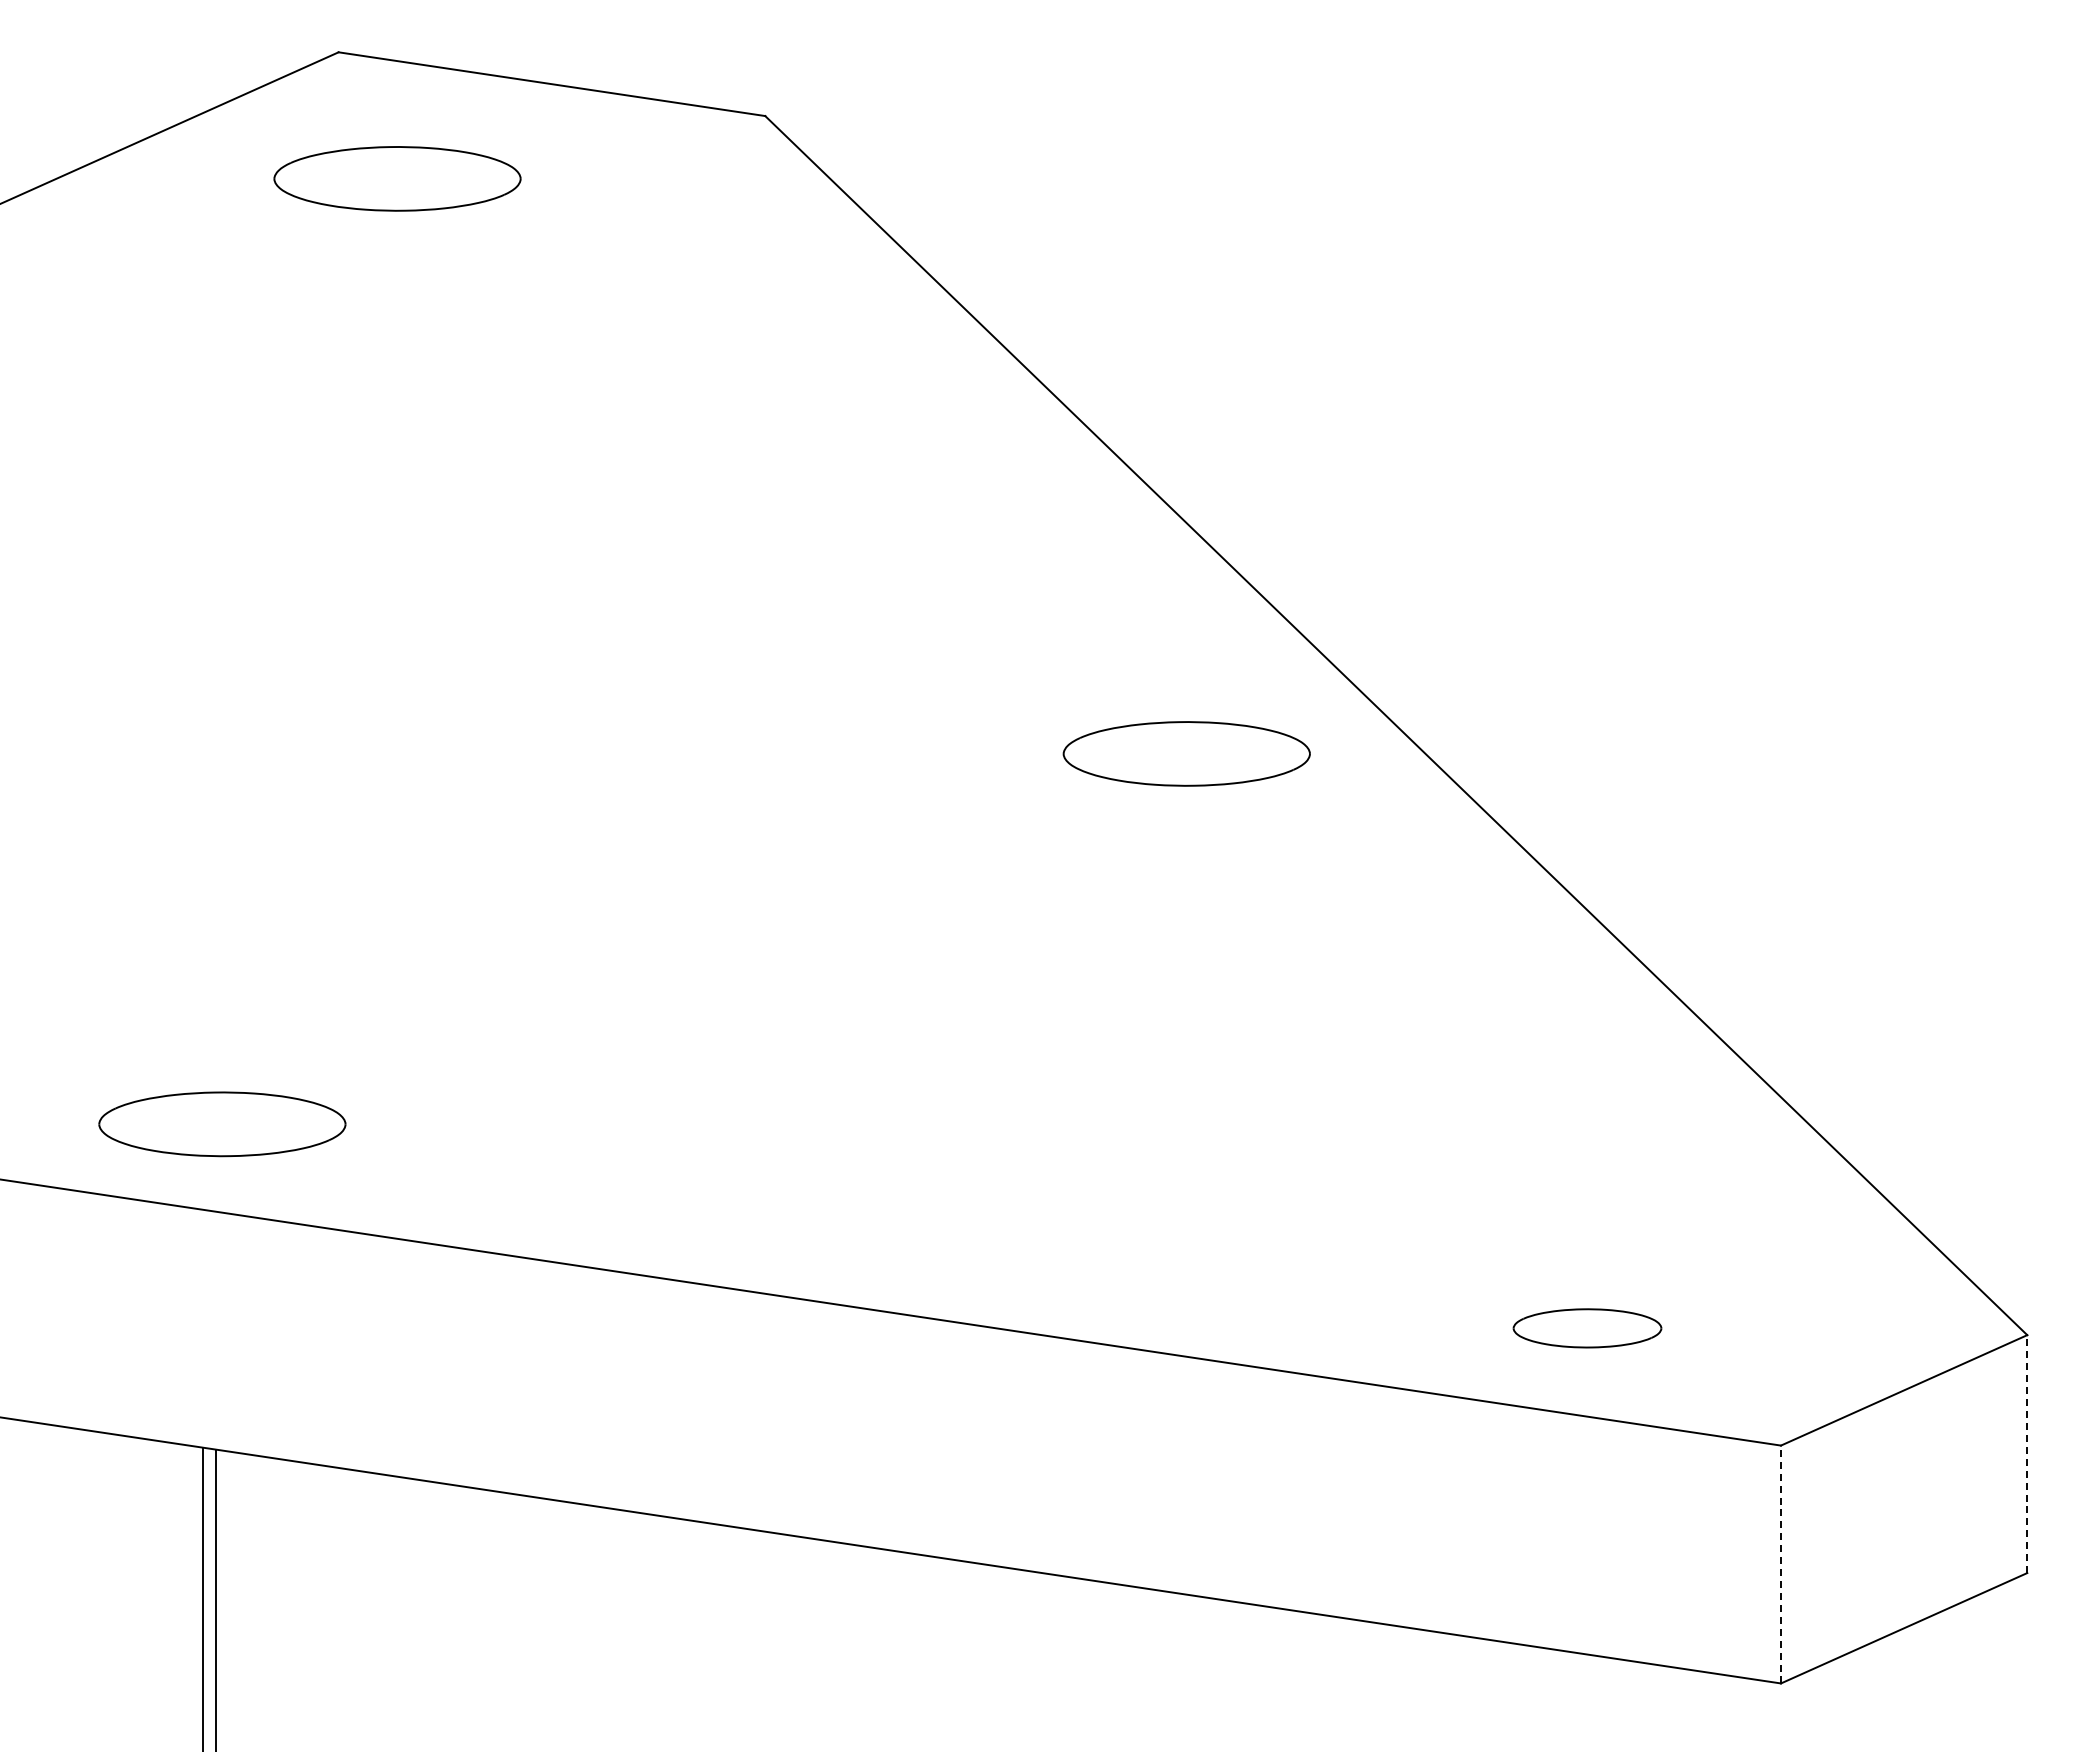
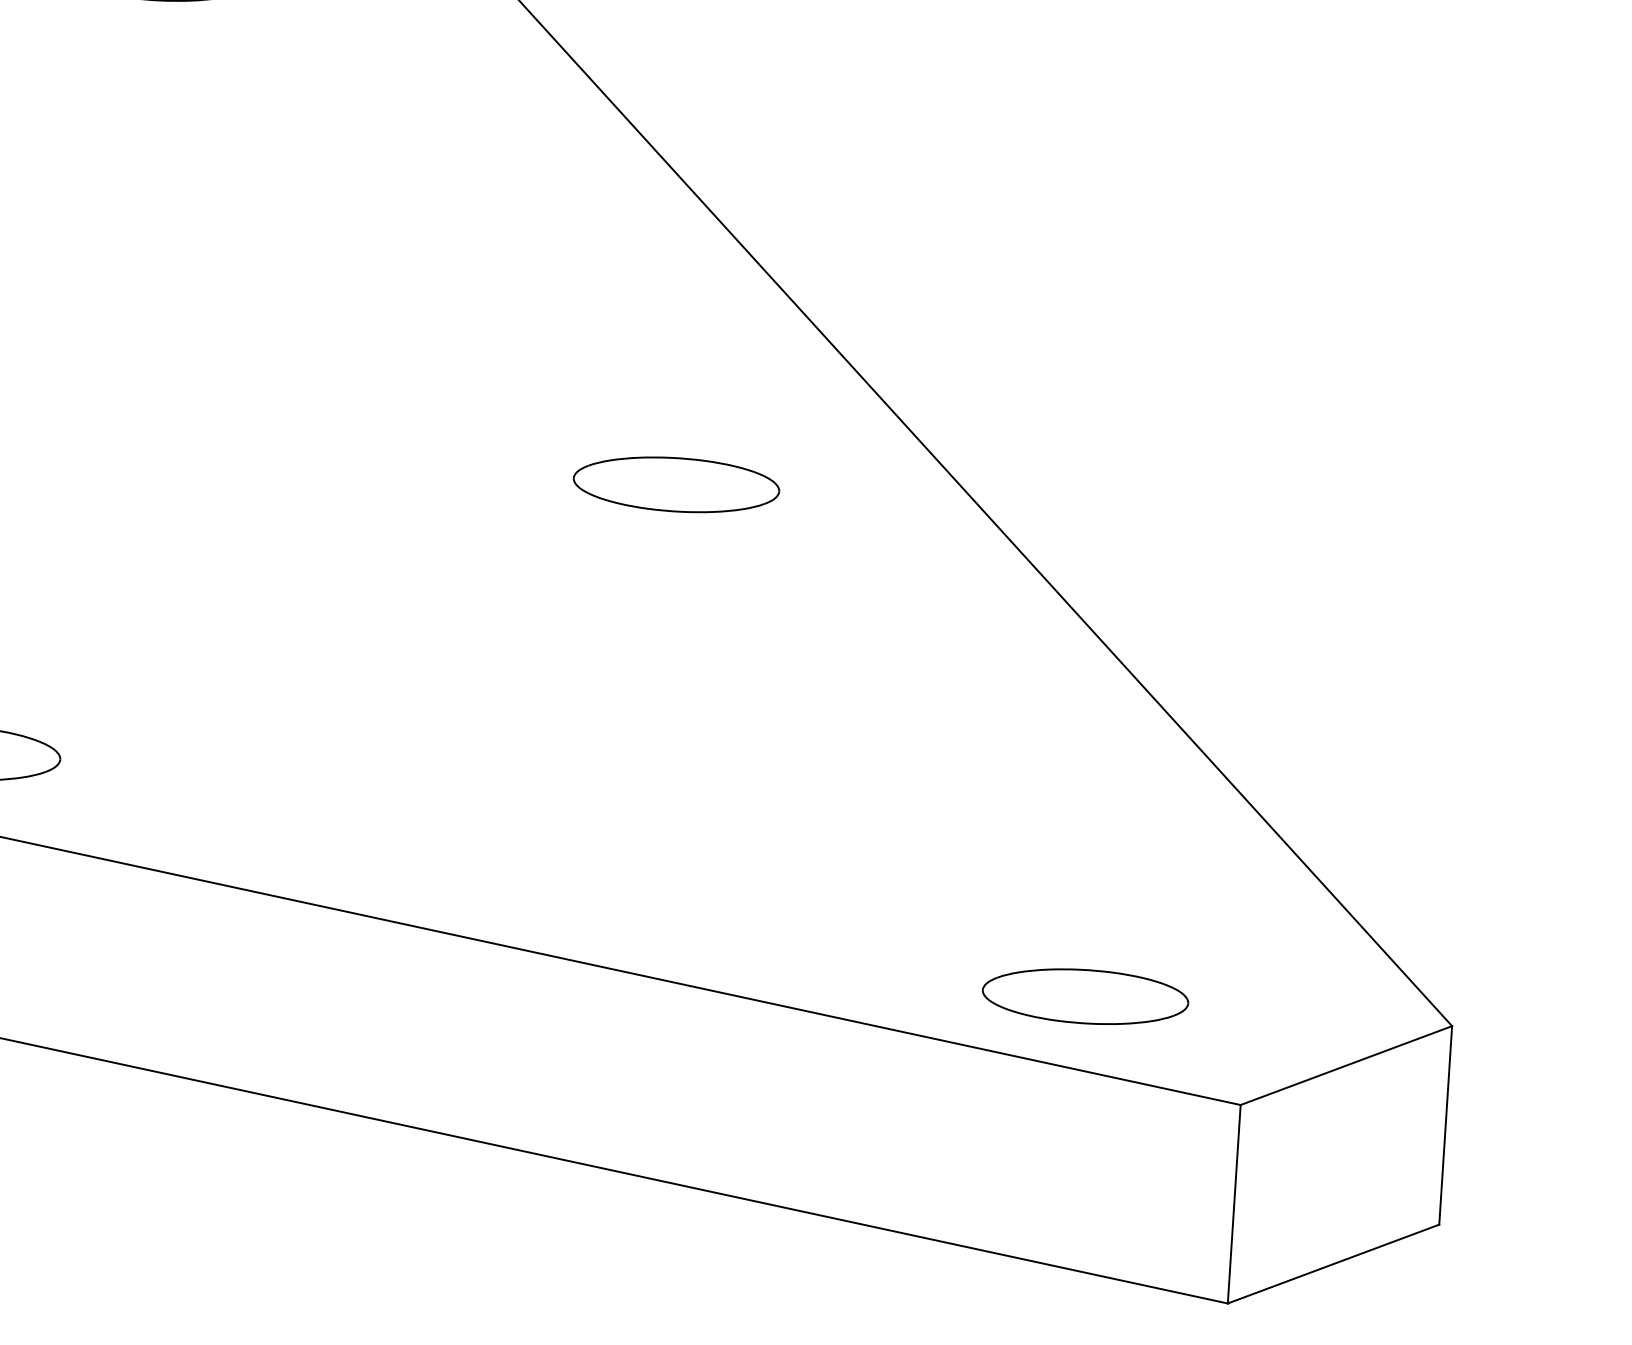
part: (1186, 753) -> (676, 484), moved
part: (1587, 1328) -> (1085, 996), size x1.67
line: (2027, 1454) -> (1445, 1125), dashed -> solid
line: (1781, 1564) -> (1234, 1204), dashed -> solid

